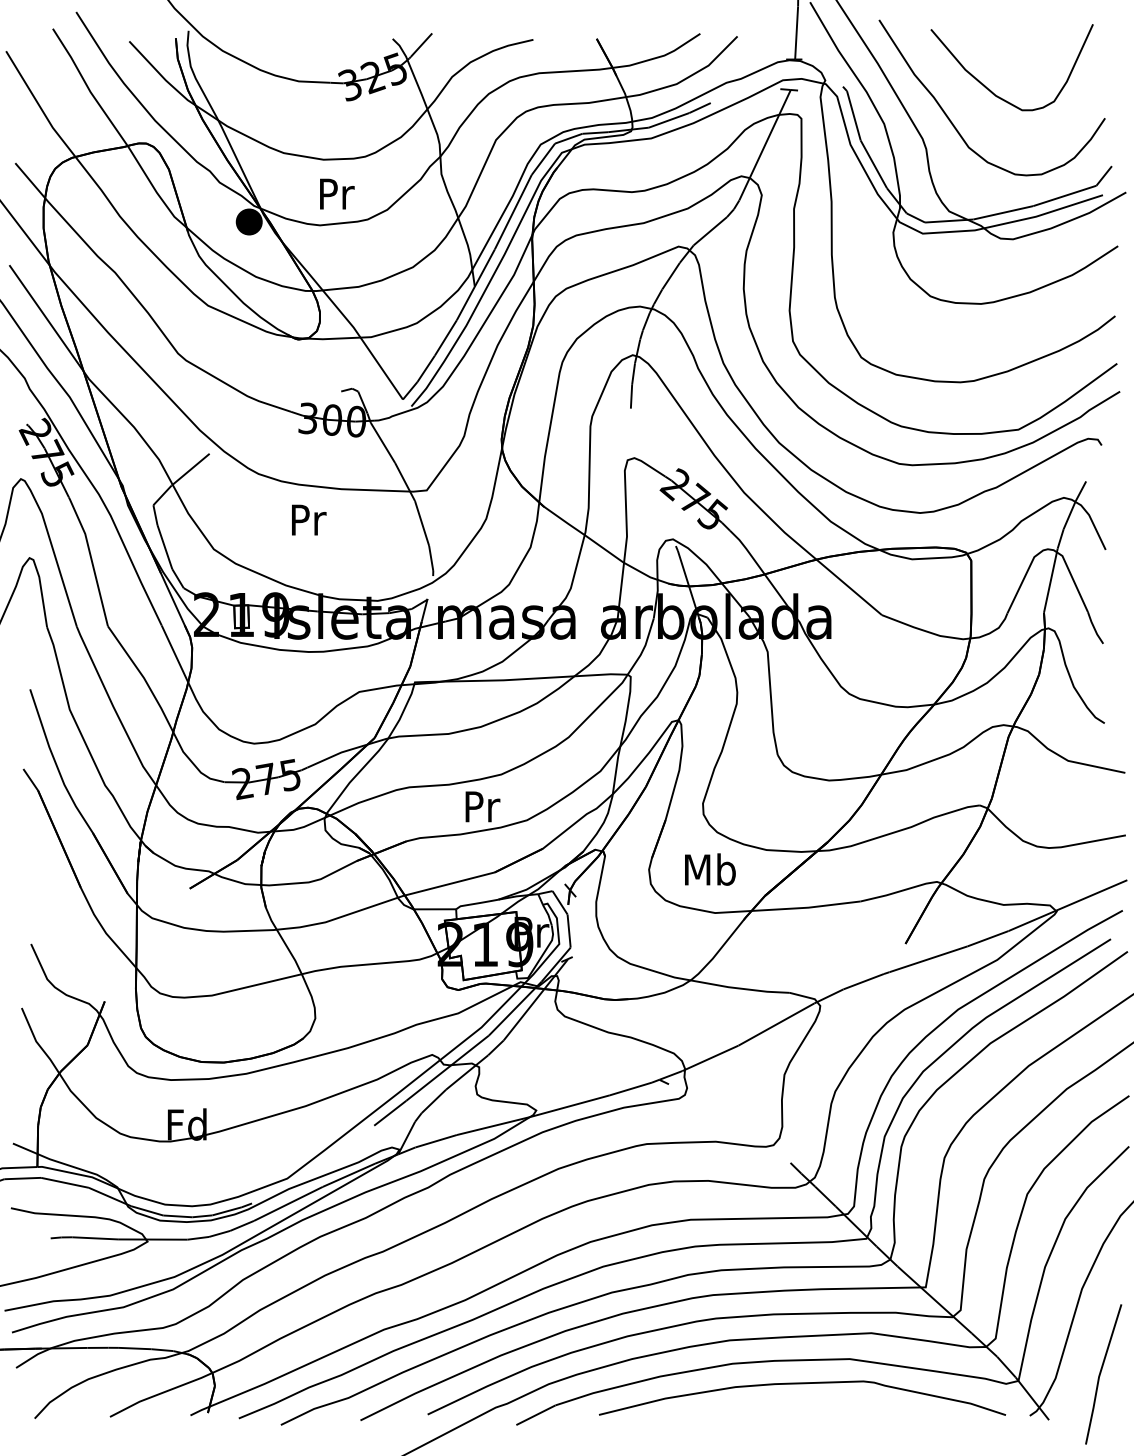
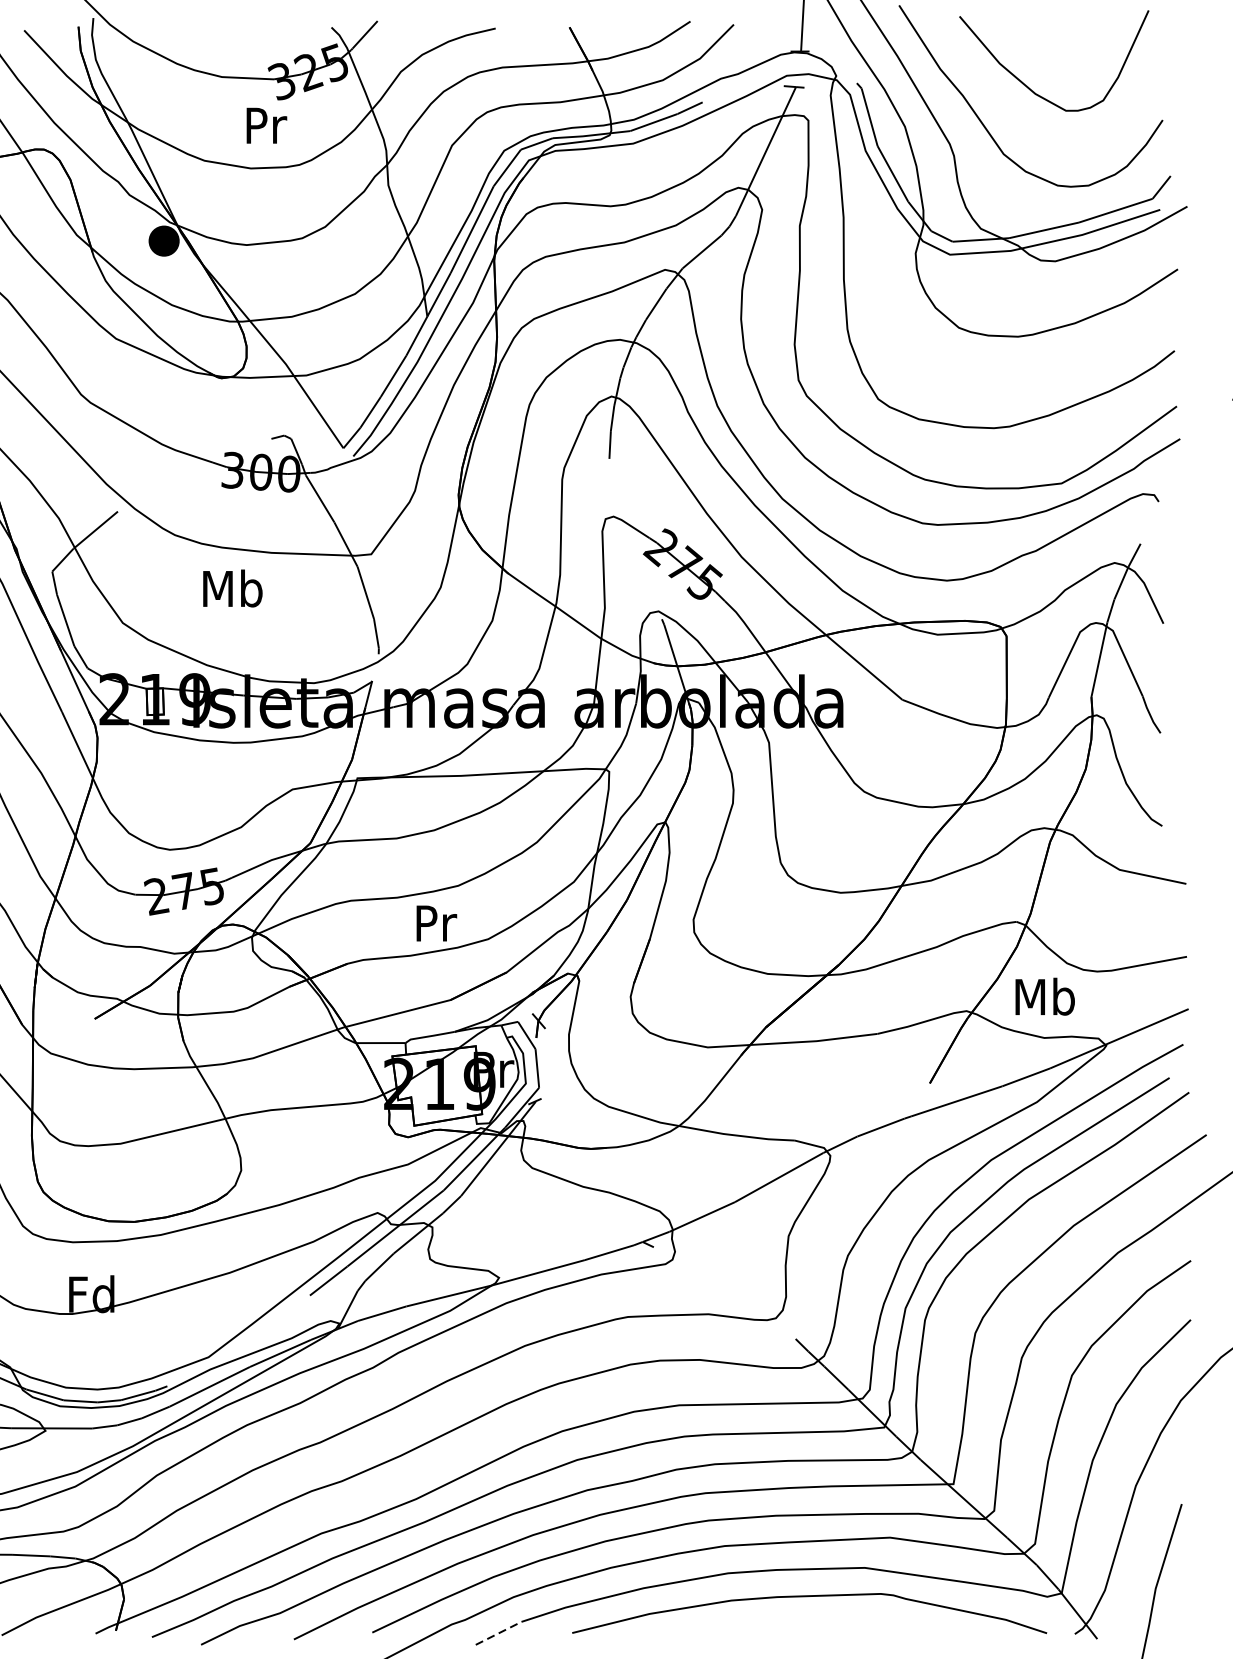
text: (337, 193) -> (267, 125), moved
text: (307, 519) -> (232, 588), Pr -> Mb
text: (710, 869) -> (1045, 996), moved
line: (535, 1415) -> (498, 1633), solid -> dashed

